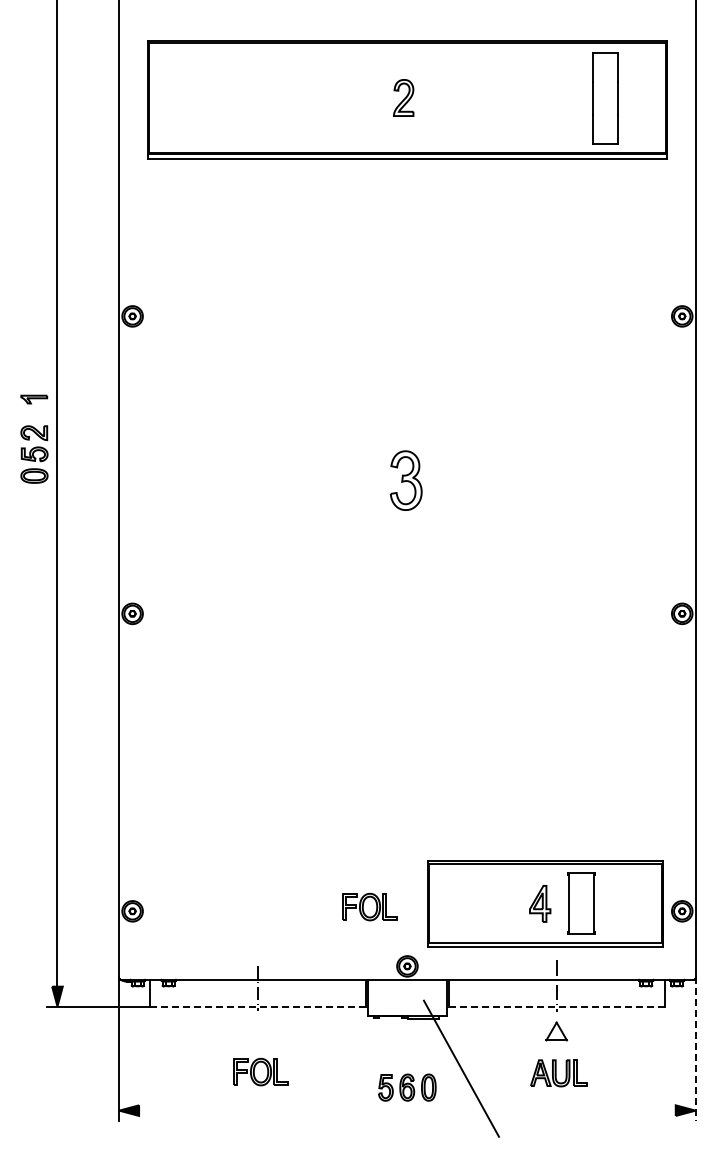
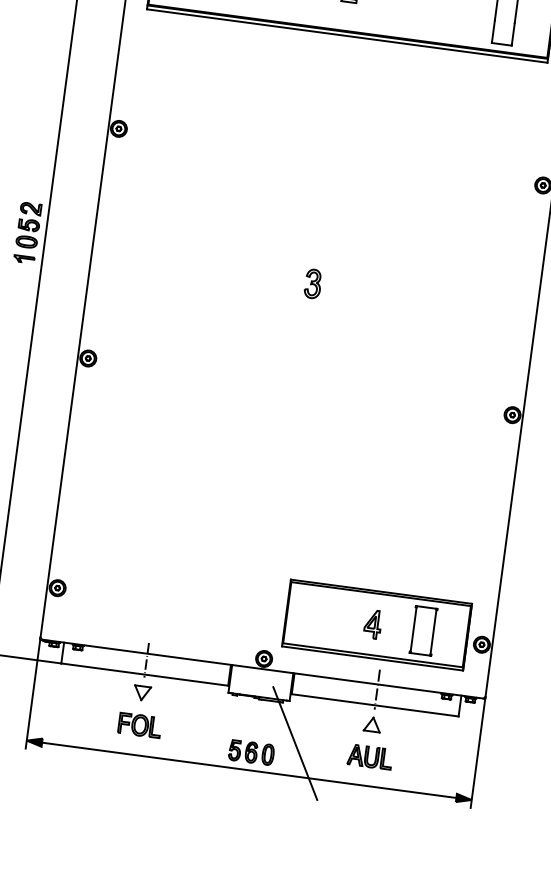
part: (34, 399) -> (24, 259), moved
part: (405, 480) -> (312, 283), size x0.62
part: (581, 903) -> (423, 630), moved
part: (369, 906) -> (241, 608), removed
line: (258, 1006) -> (145, 674), dashed -> solid
line: (557, 1006) -> (375, 705), dashed -> solid
part: (257, 1030) -> (141, 693), added
line: (695, 1049) -> (477, 752), dashed -> solid
line: (407, 1110) -> (249, 770), added

